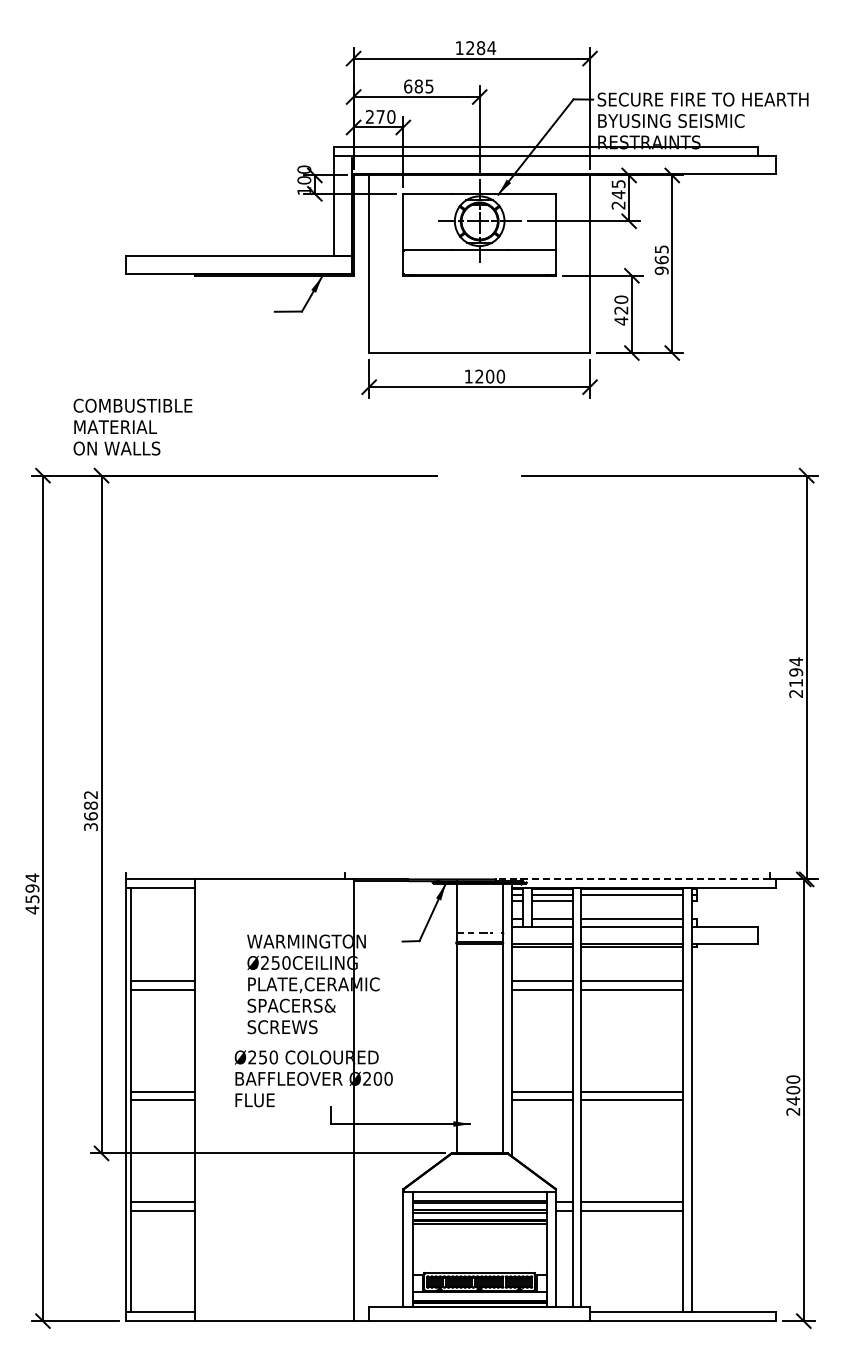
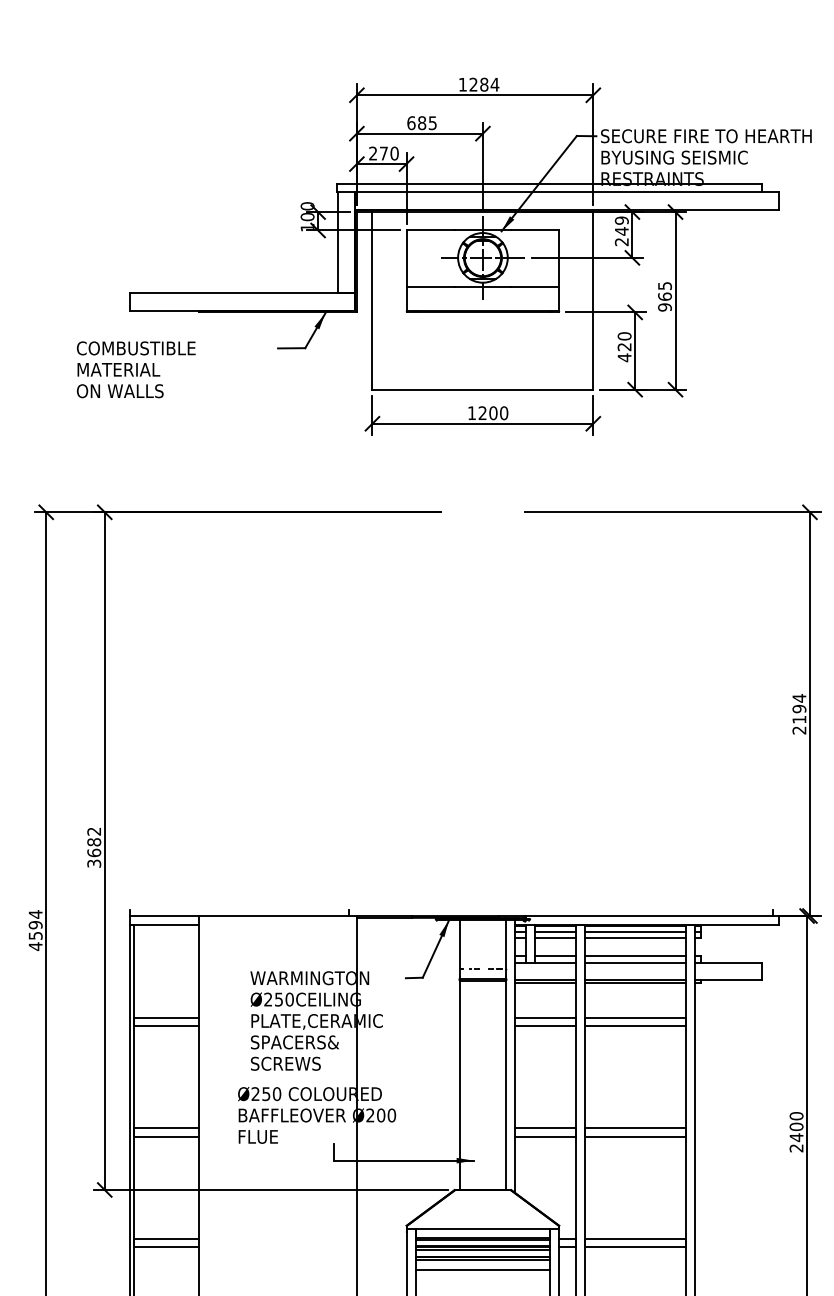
text: (618, 183) -> (621, 220), 245 -> 249
text: (132, 426) -> (135, 369), moved
line: (632, 879) -> (635, 916), dashed -> solid
line: (632, 901) -> (635, 938), added
line: (479, 1233) -> (482, 1270), added

